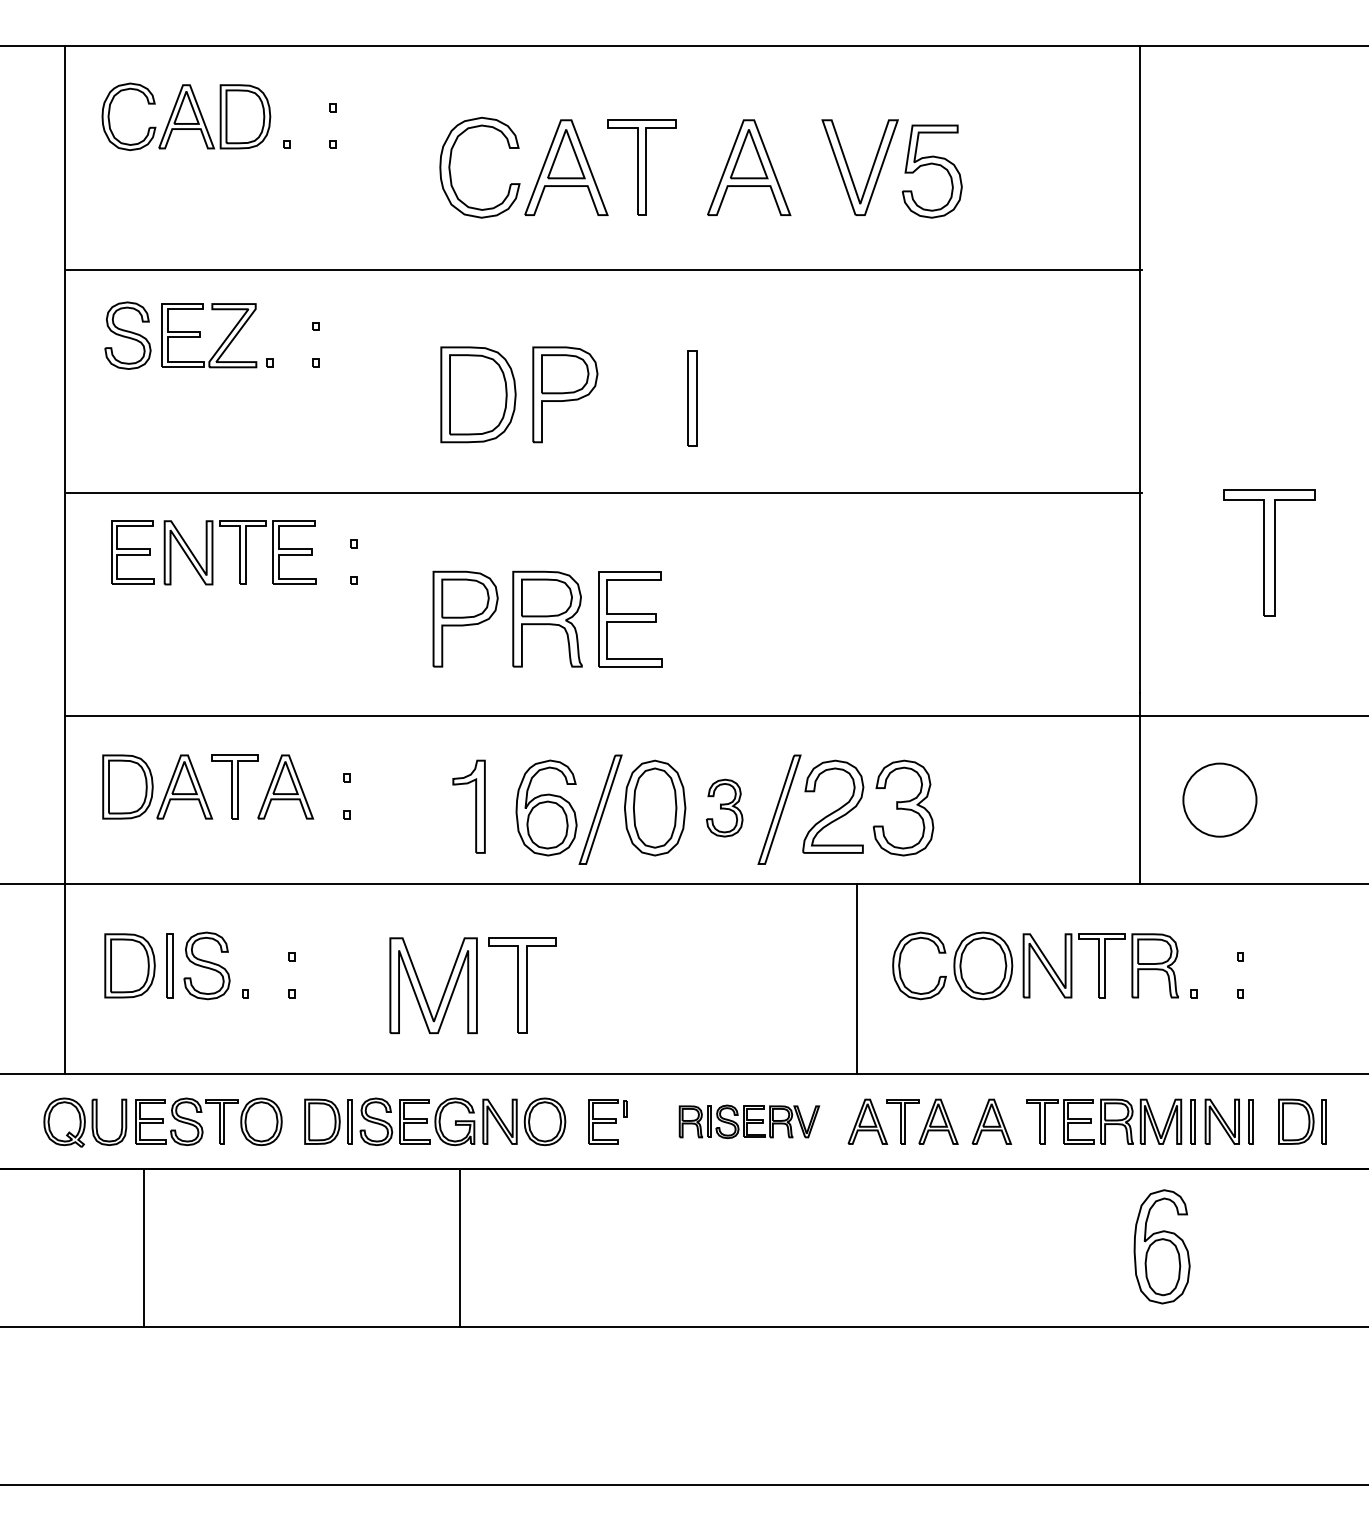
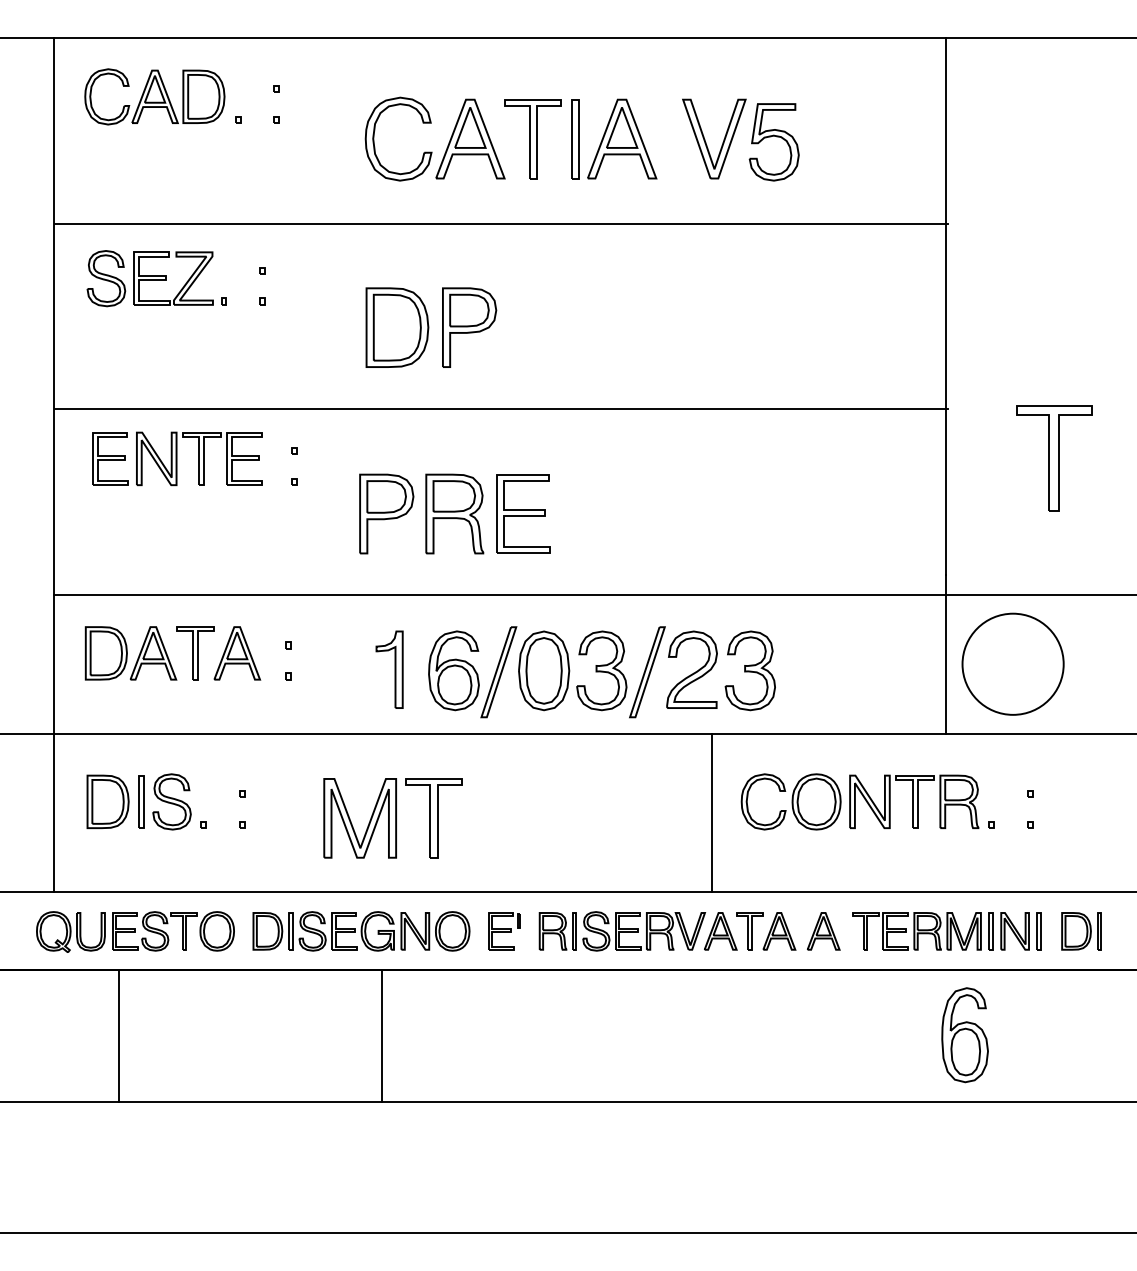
part: (692, 399) -> (575, 139), moved
circle: (1219, 799) -> (1012, 663), size x1.67
part: (724, 807) -> (601, 670), size x1.67
part: (749, 1121) -> (622, 931), size x1.43

